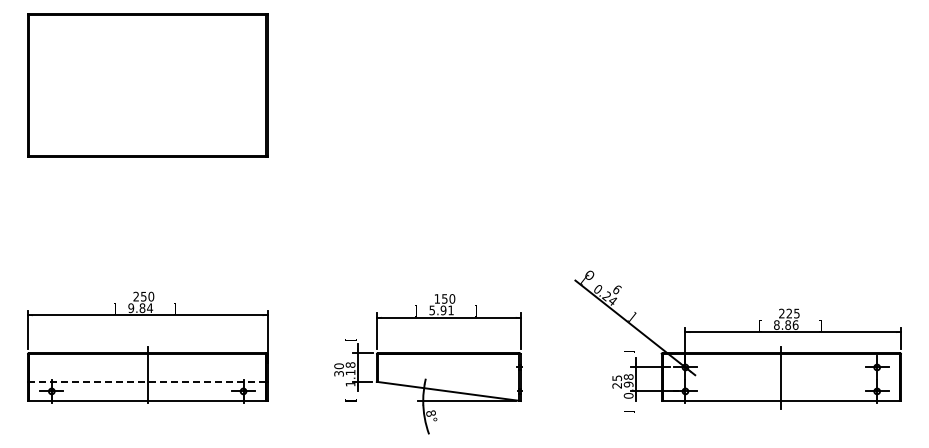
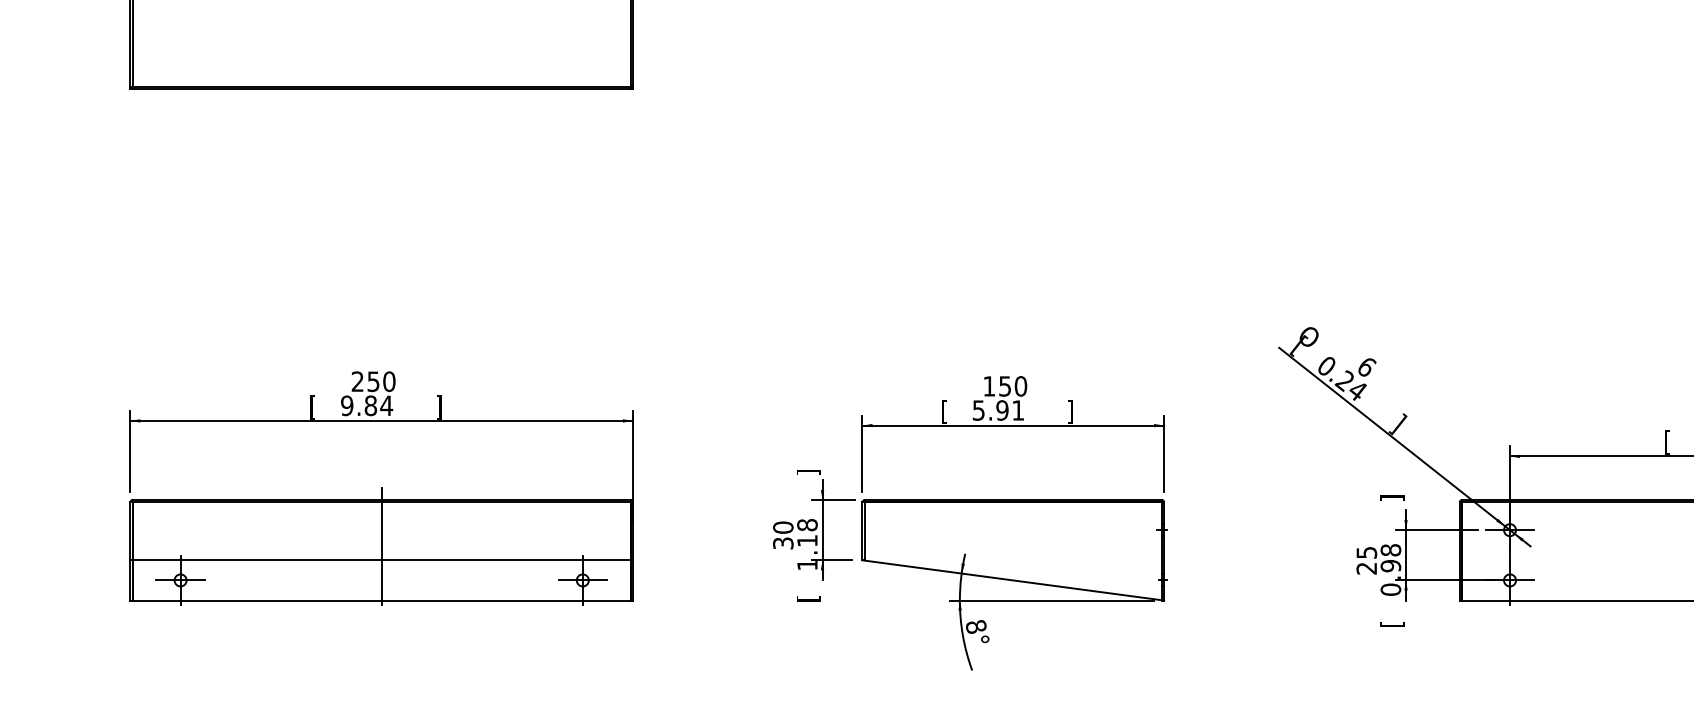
text: (114, 308) -> (312, 406), ] -> [
text: (415, 310) -> (943, 410), ] -> [
text: (350, 339) -> (807, 471), [ -> ]
line: (147, 381) -> (381, 559), dashed -> solid
text: (629, 412) -> (1392, 624), ] -> [

